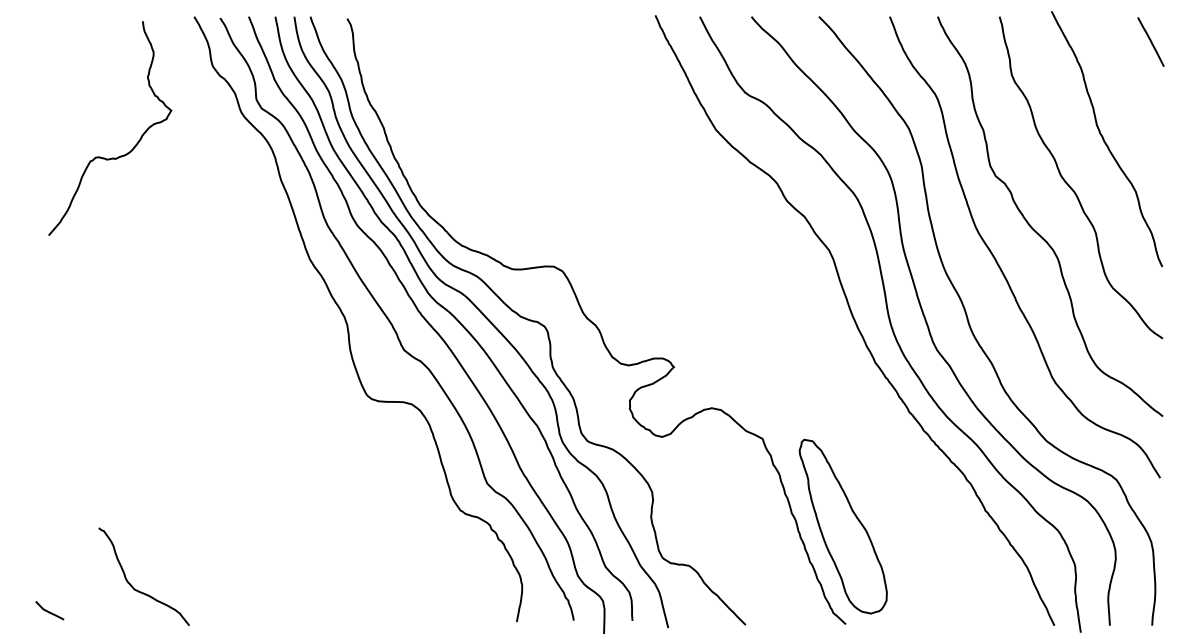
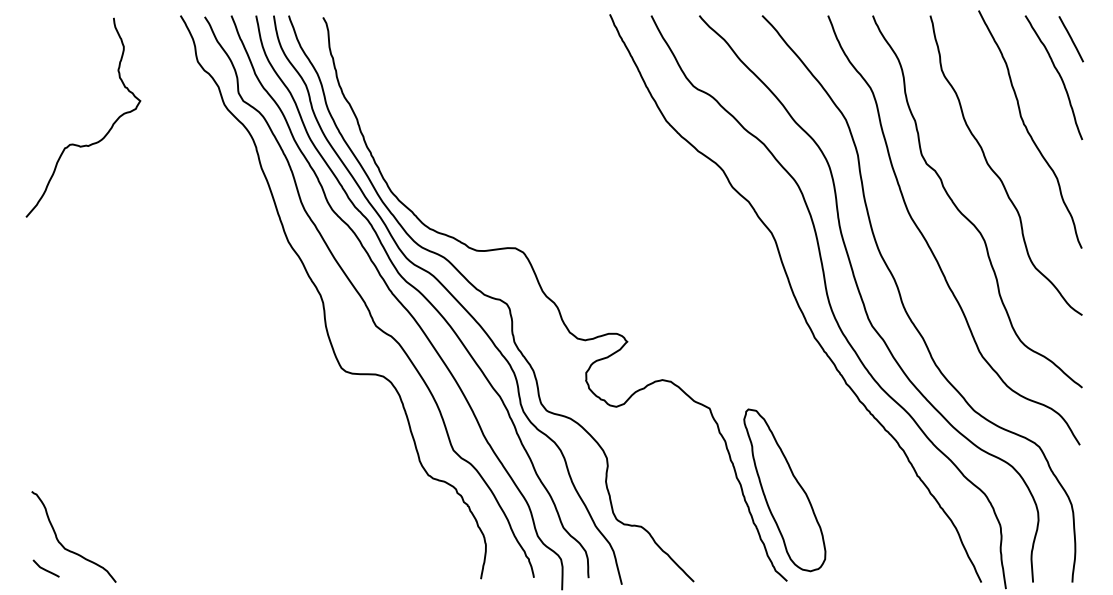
curve: (1136, 78) -> (1057, 73), added
curve: (121, 155) -> (93, 142), moved
curve: (132, 585) -> (63, 545), moved

